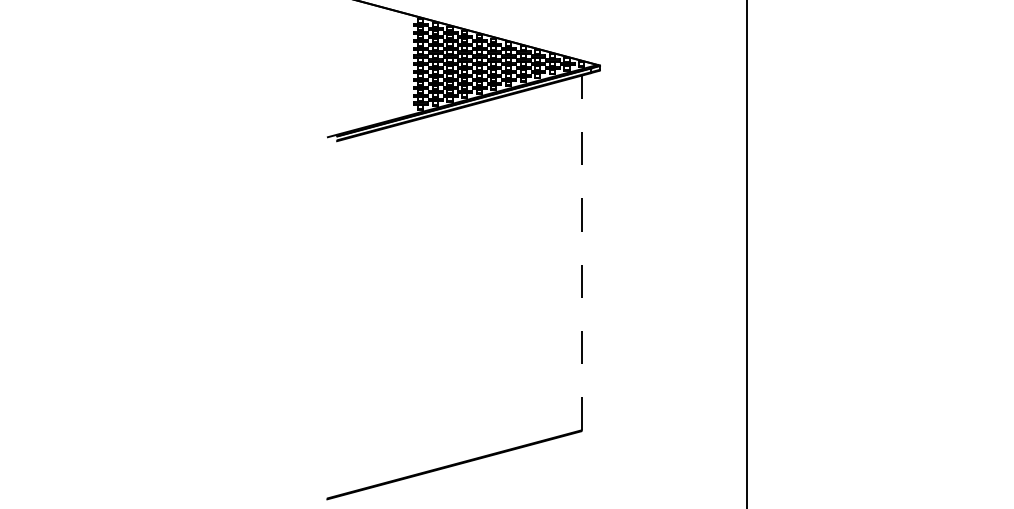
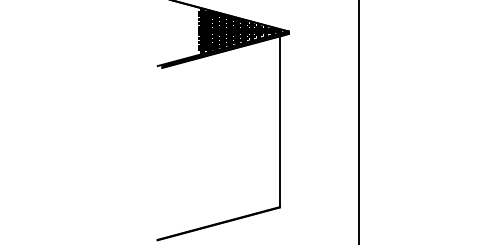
line: (580, 252) -> (279, 121), dashed -> solid

